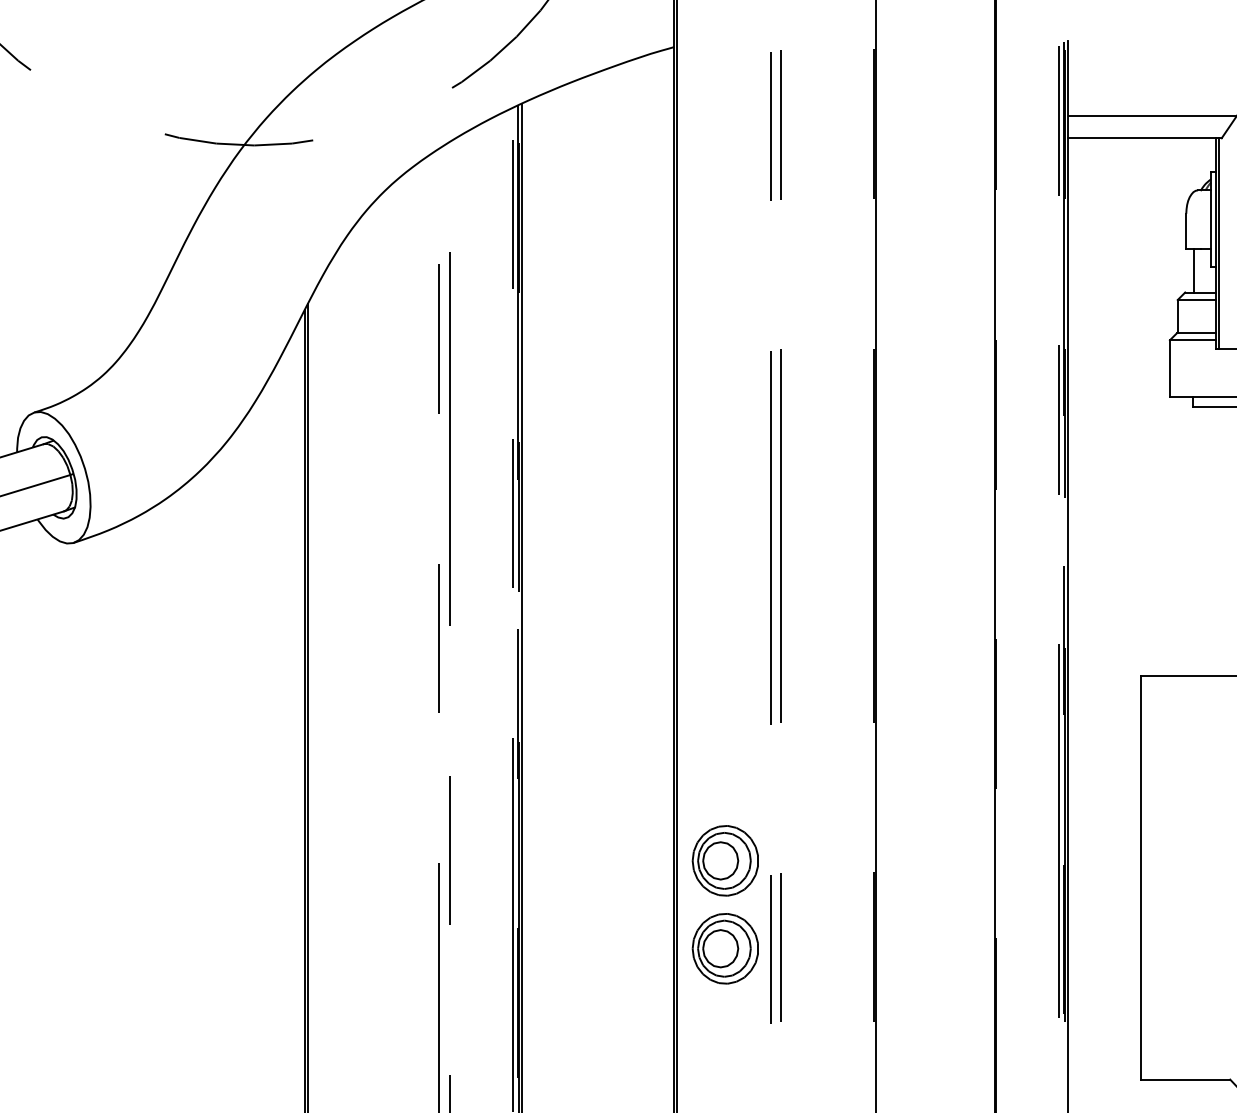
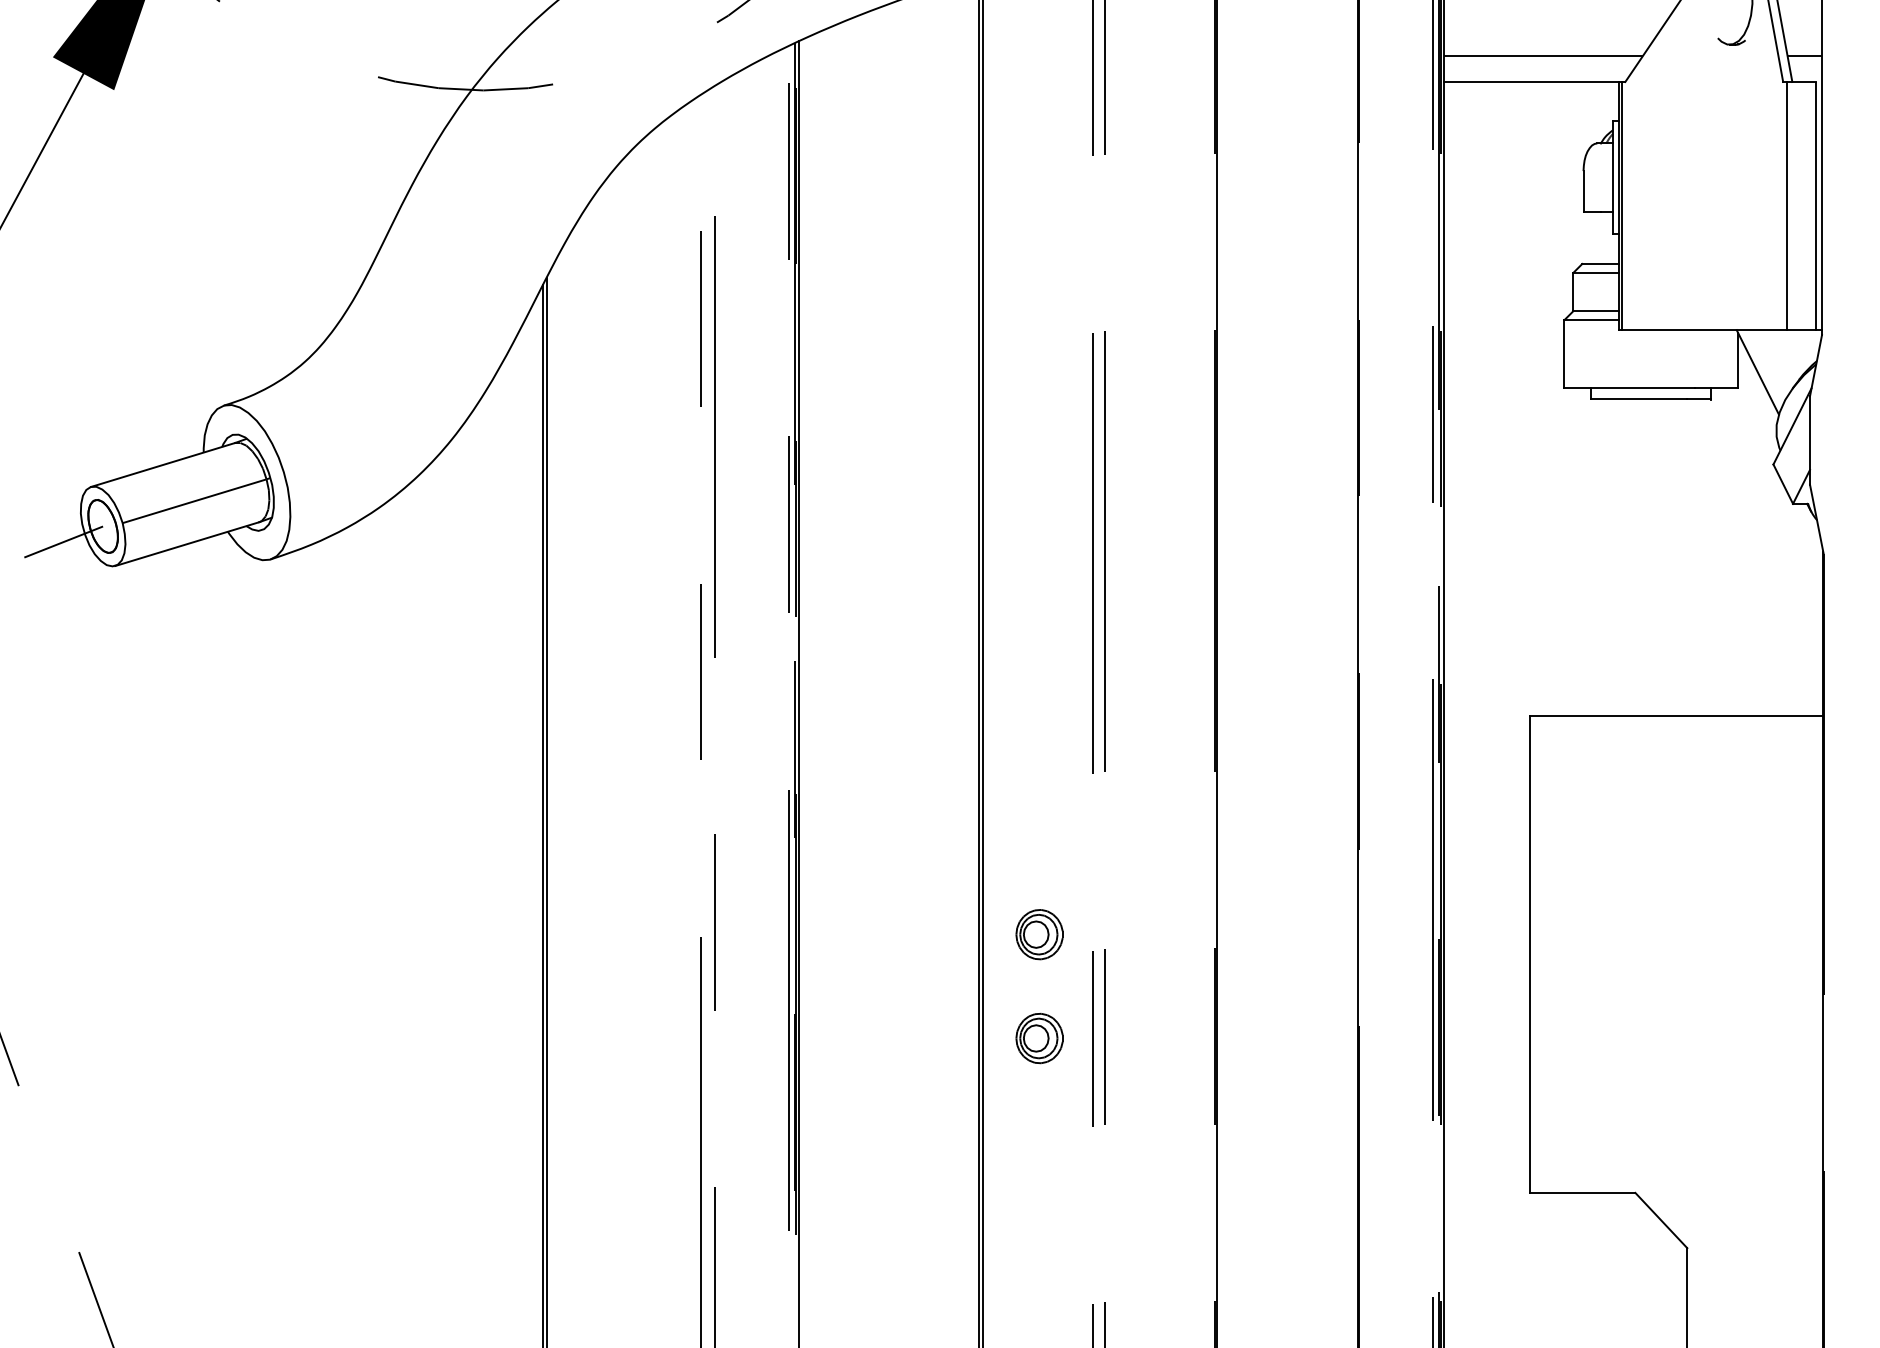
line: (1193, 270) -> (1592, 237), removed
part: (725, 860) -> (1039, 934), size x0.6
part: (725, 948) -> (1039, 1038), size x0.6

